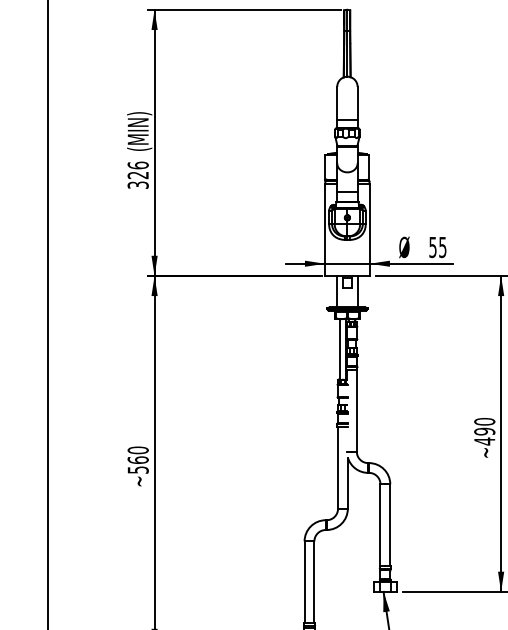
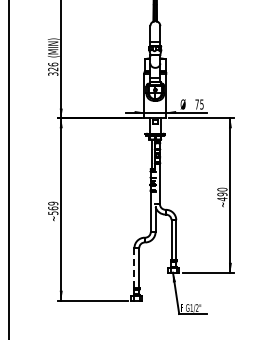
text: (431, 247) -> (196, 104), 55 -> 75
text: (138, 450) -> (53, 203), ~560 -> ~569
line: (304, 581) -> (134, 267), solid -> dashed

